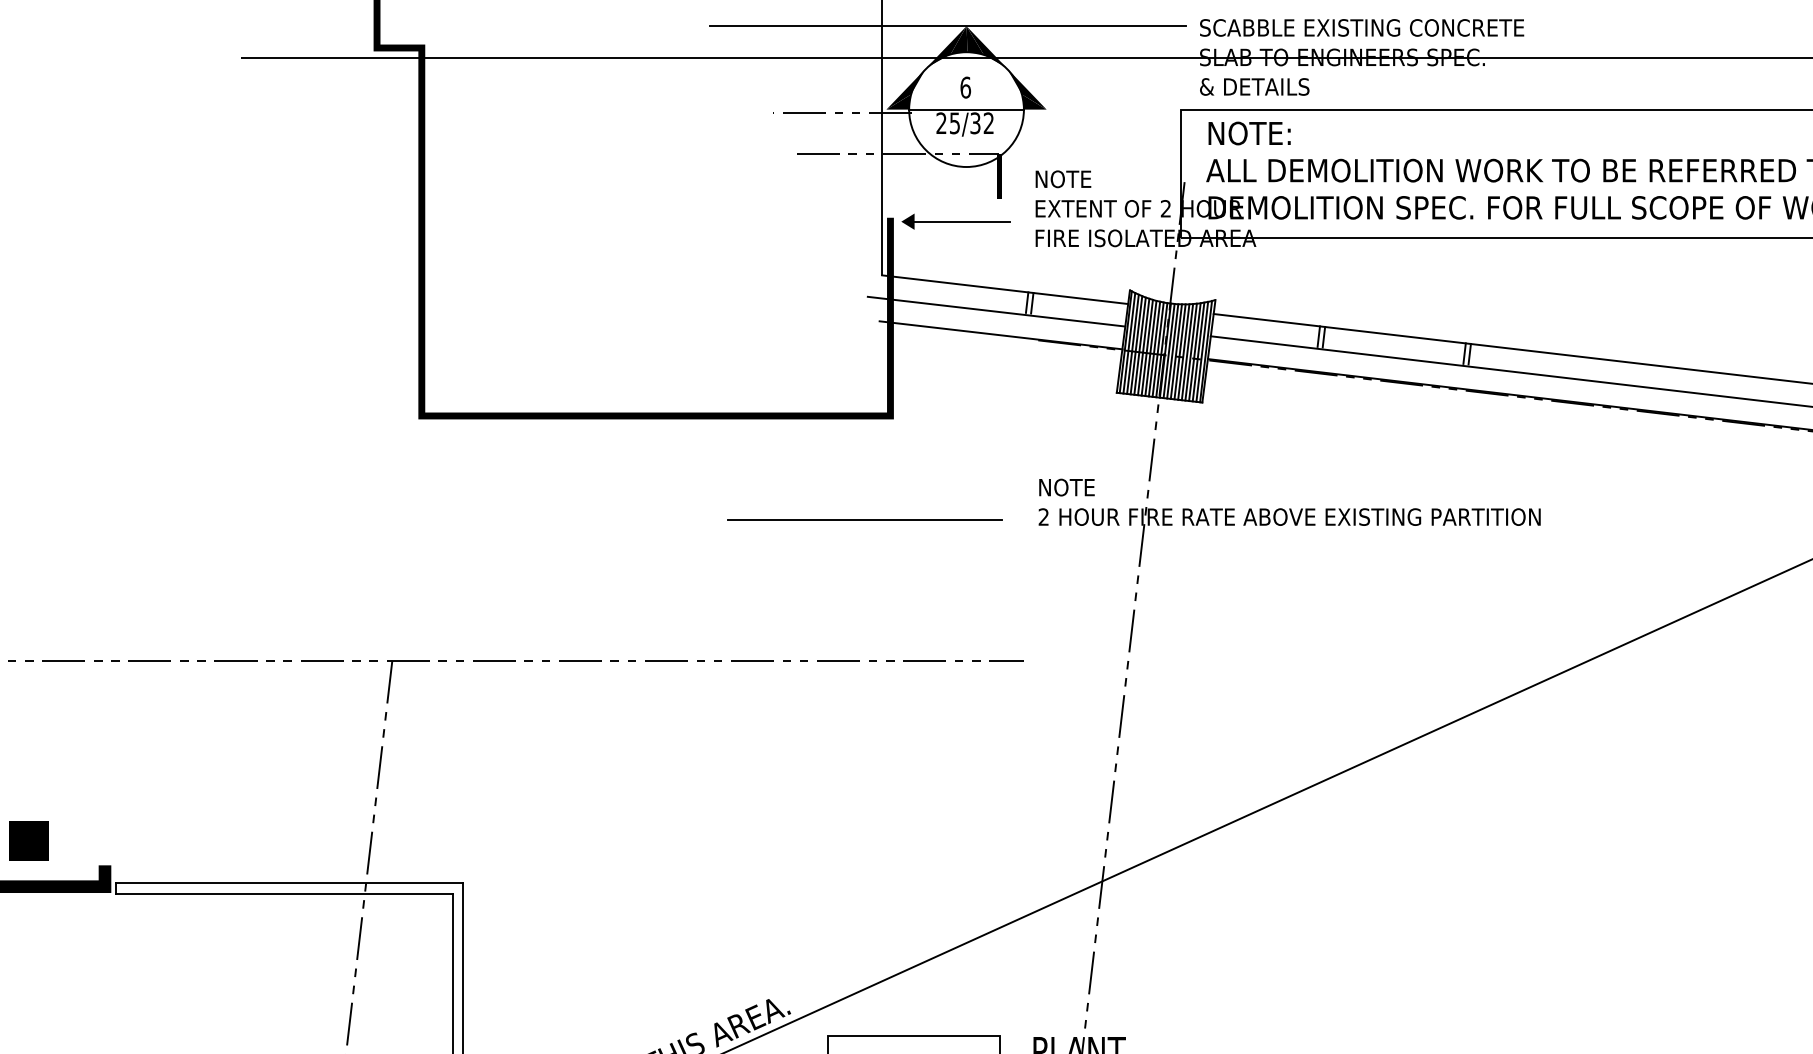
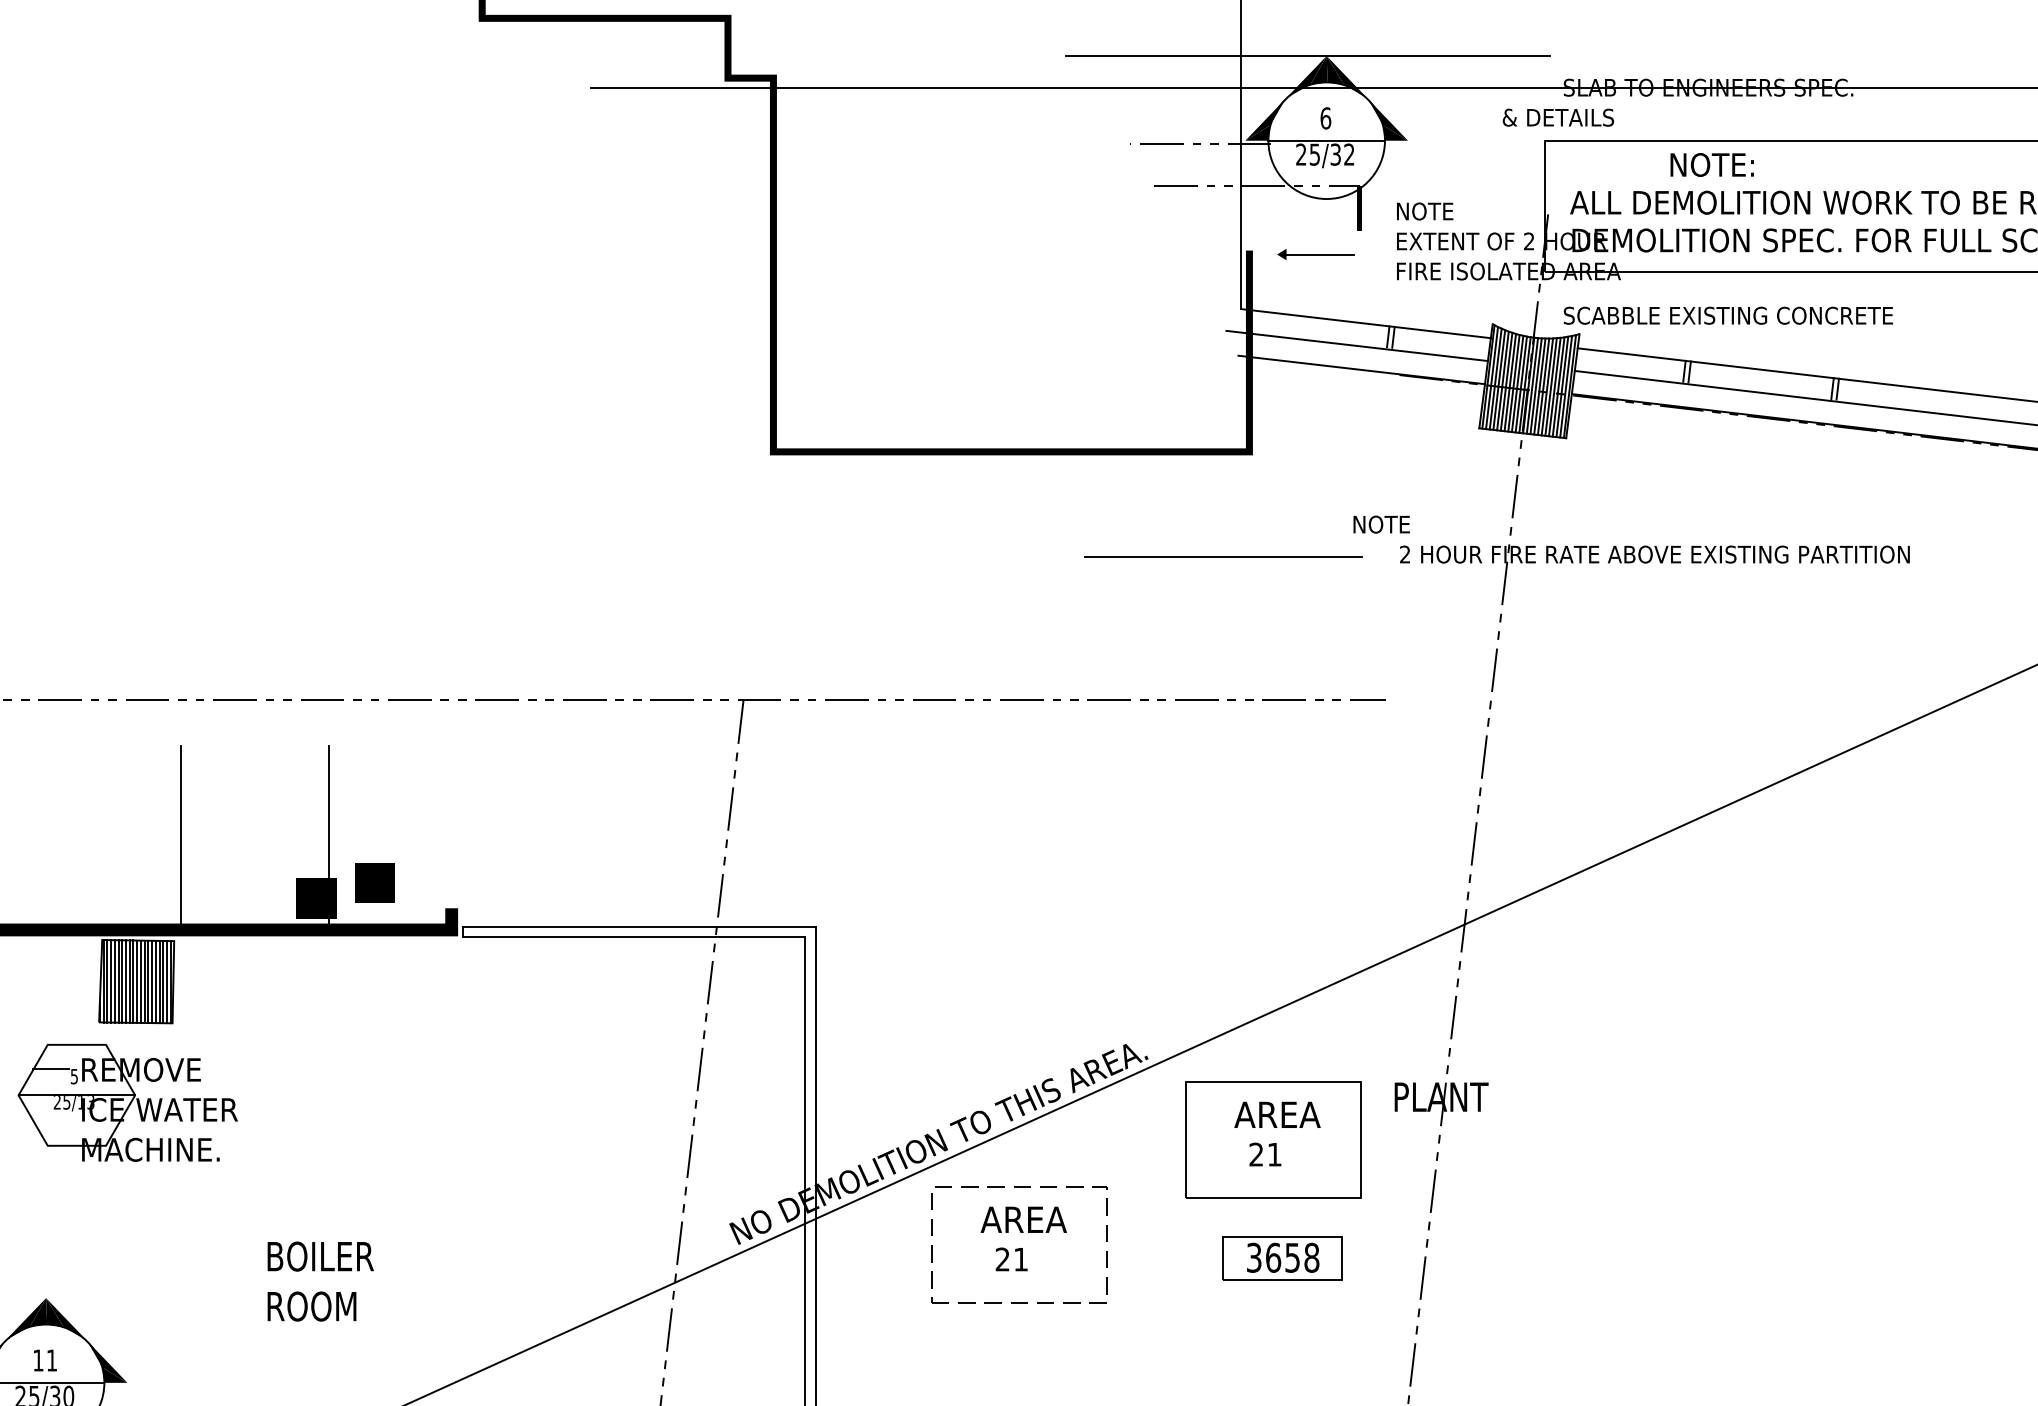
text: (1361, 27) -> (1727, 315), moved
text: (1253, 86) -> (1557, 117), moved
text: (1248, 133) -> (1711, 164), moved
part: (955, 221) -> (1315, 254), size x0.7
text: (1066, 487) -> (1381, 524), moved

